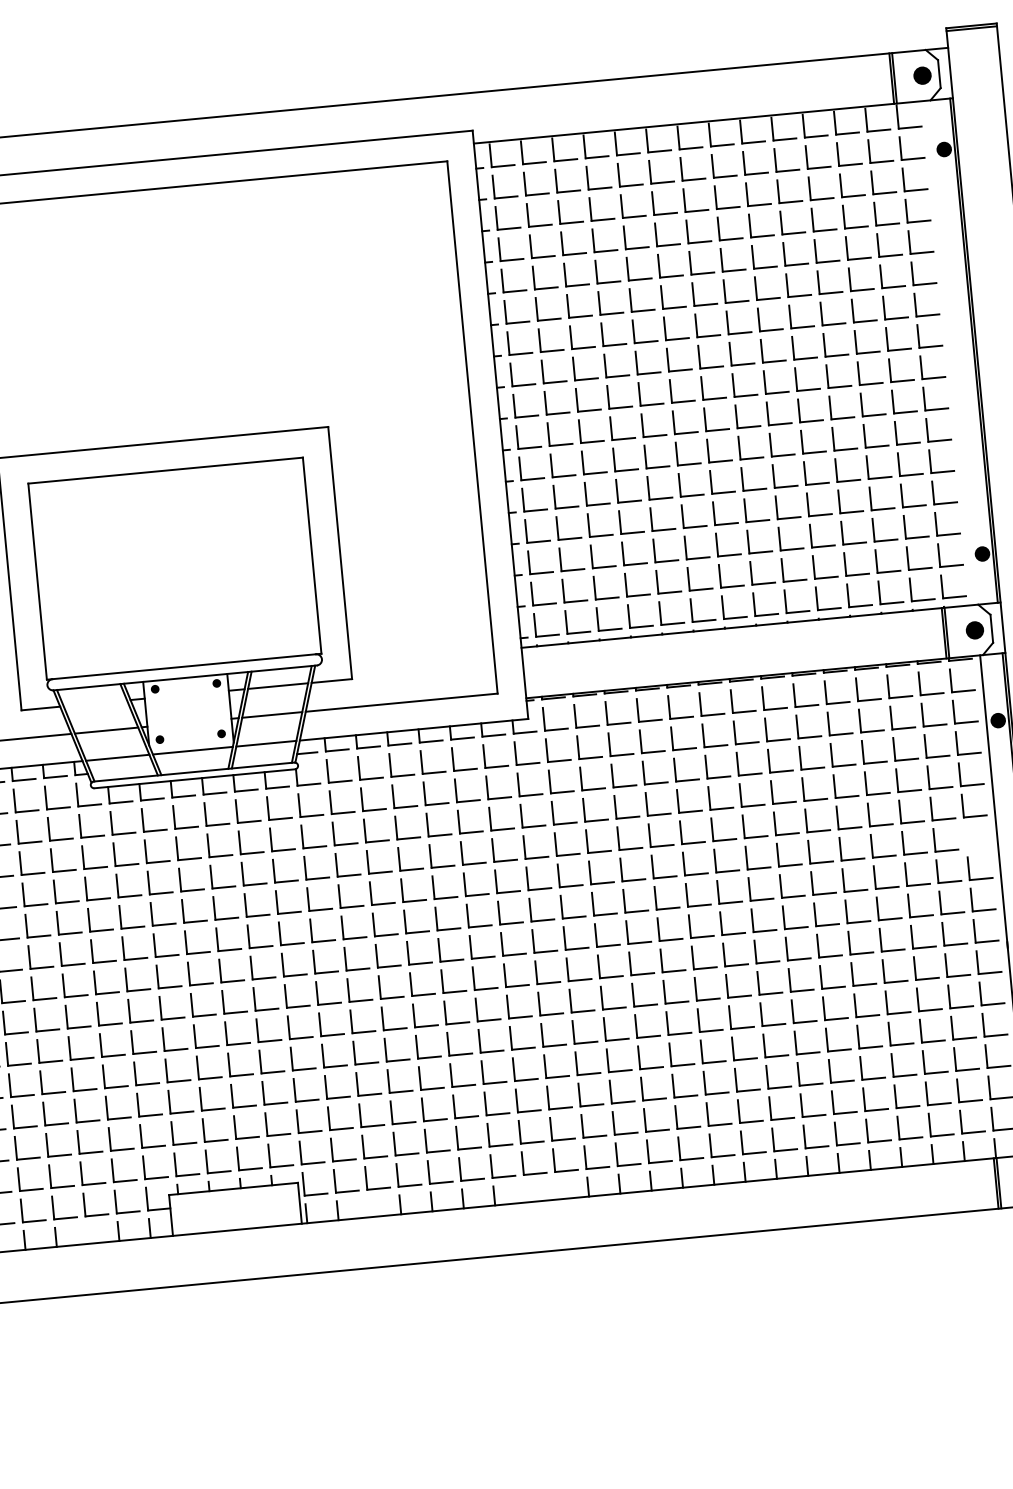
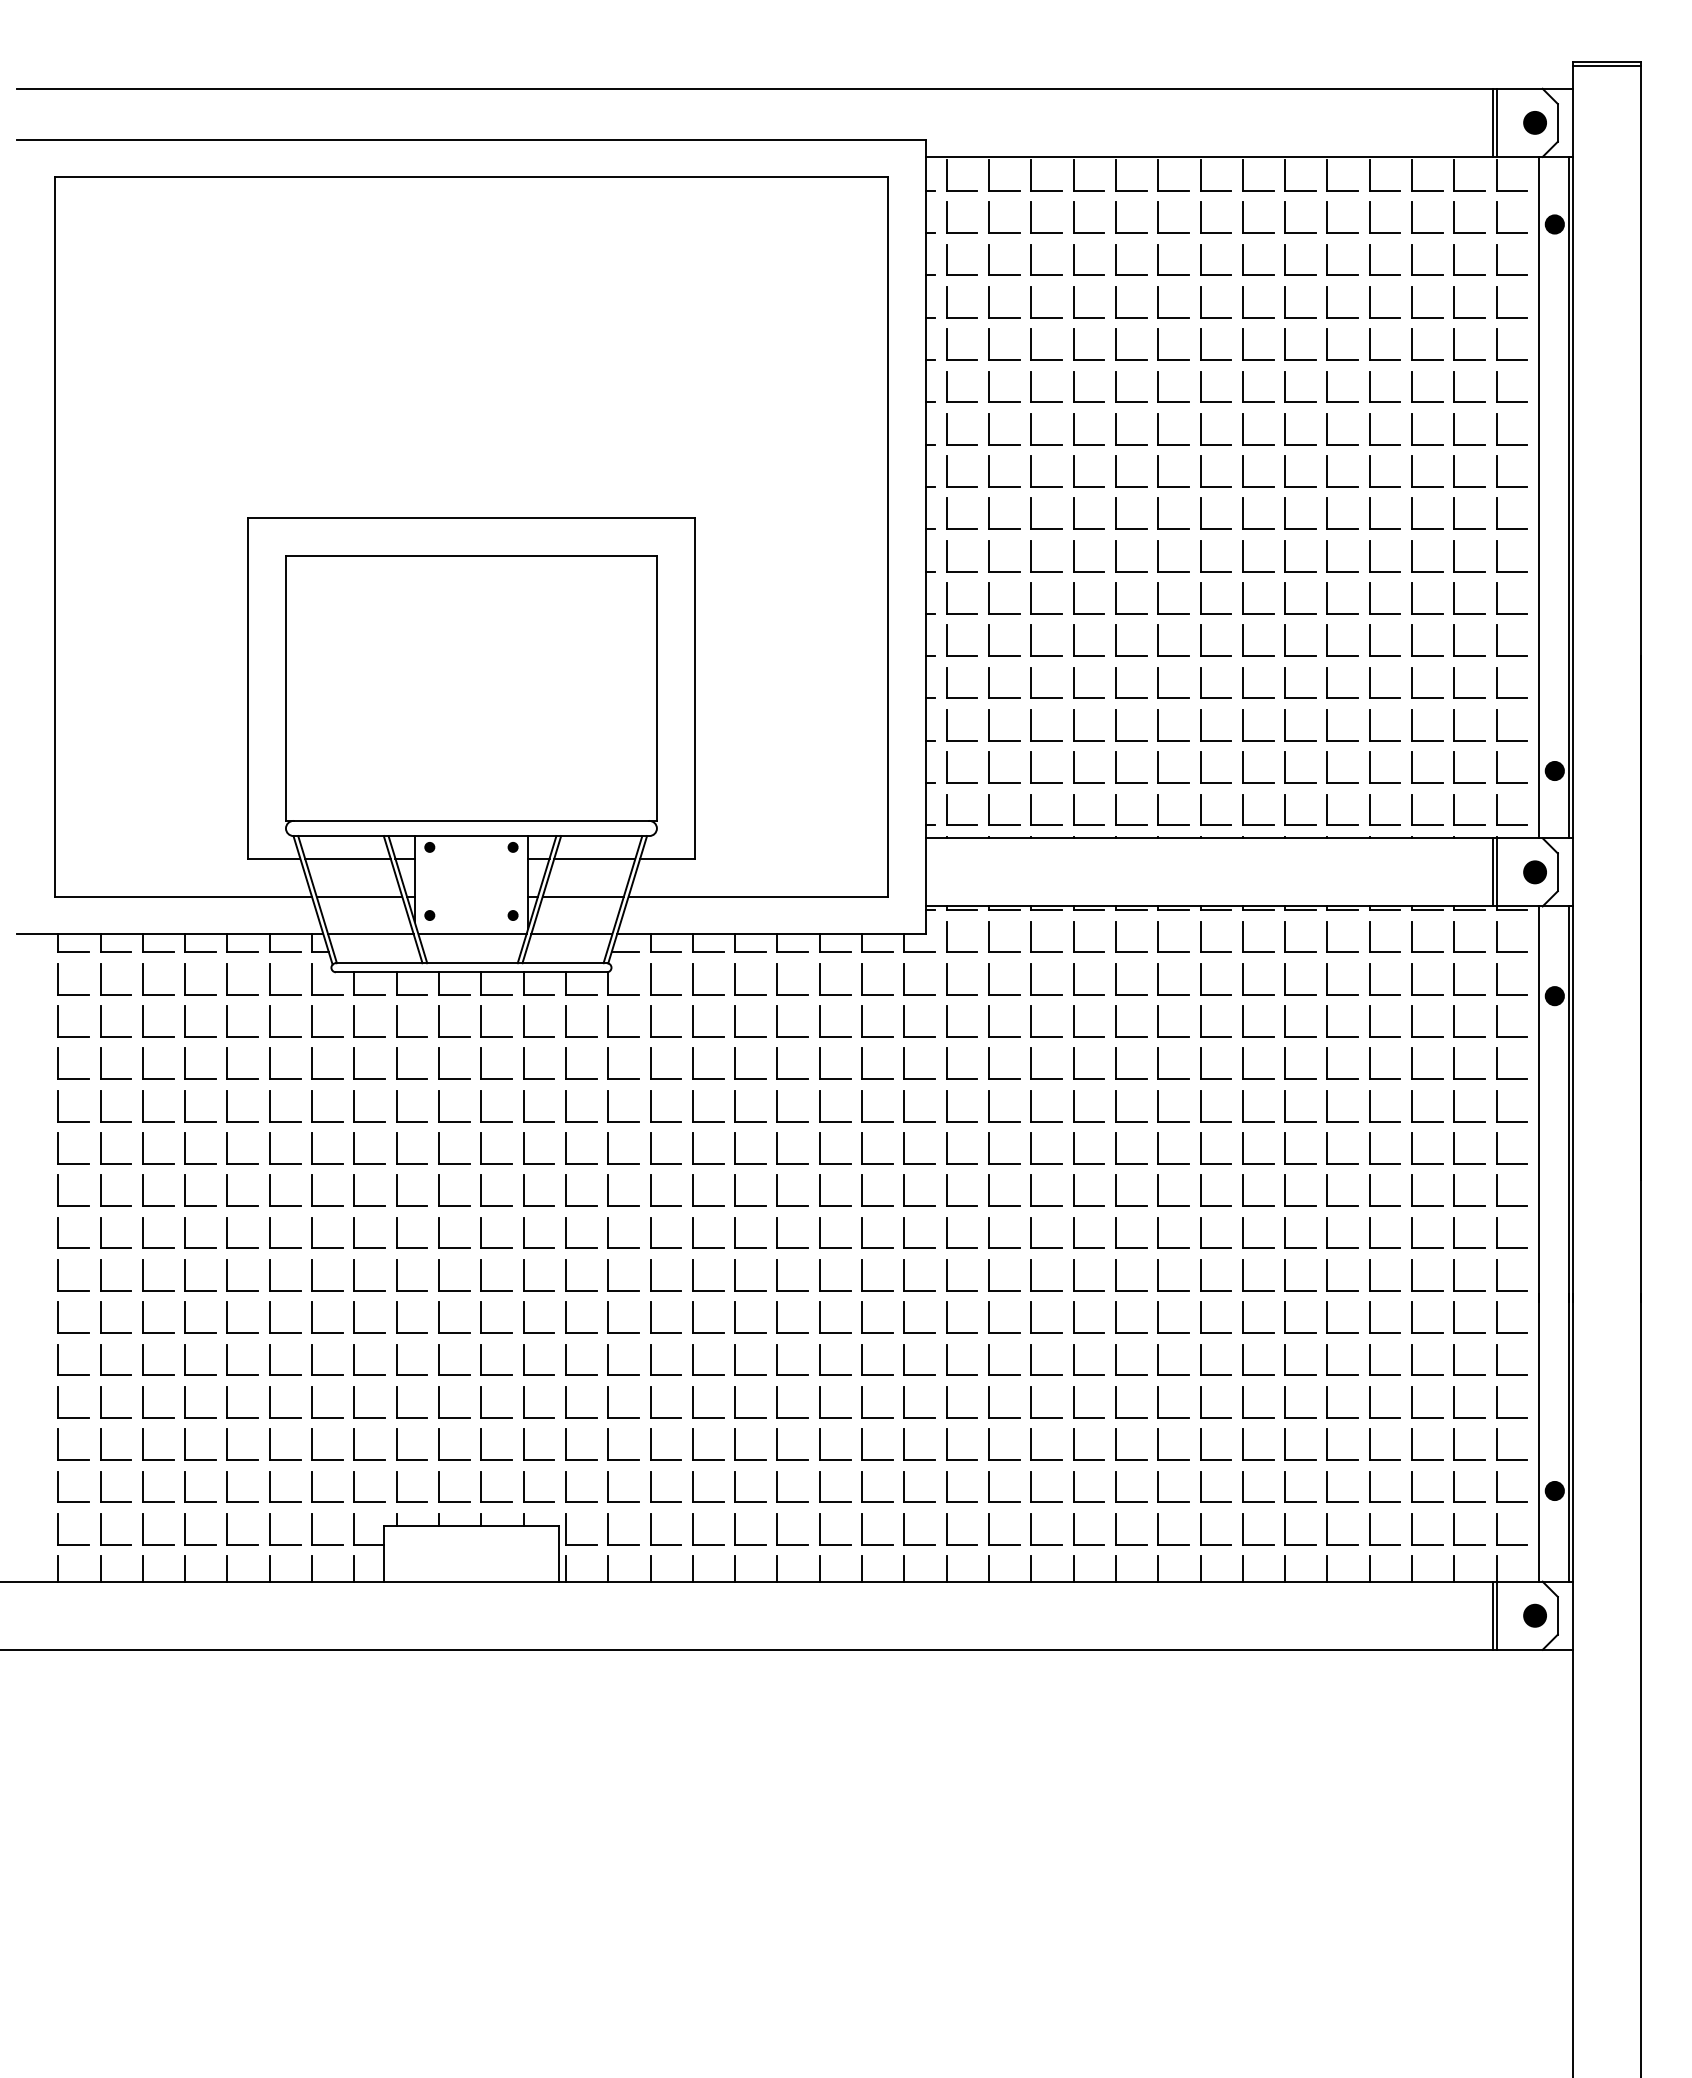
line: (951, 352) -> (1538, 497), added
line: (95, 703) -> (347, 858), added
part: (966, 837) -> (1497, 1148), added
line: (556, 1189) -> (904, 1568), added
line: (525, 1192) -> (862, 1568), added
line: (368, 1207) -> (650, 1568), added
line: (87, 1234) -> (269, 1568), added

